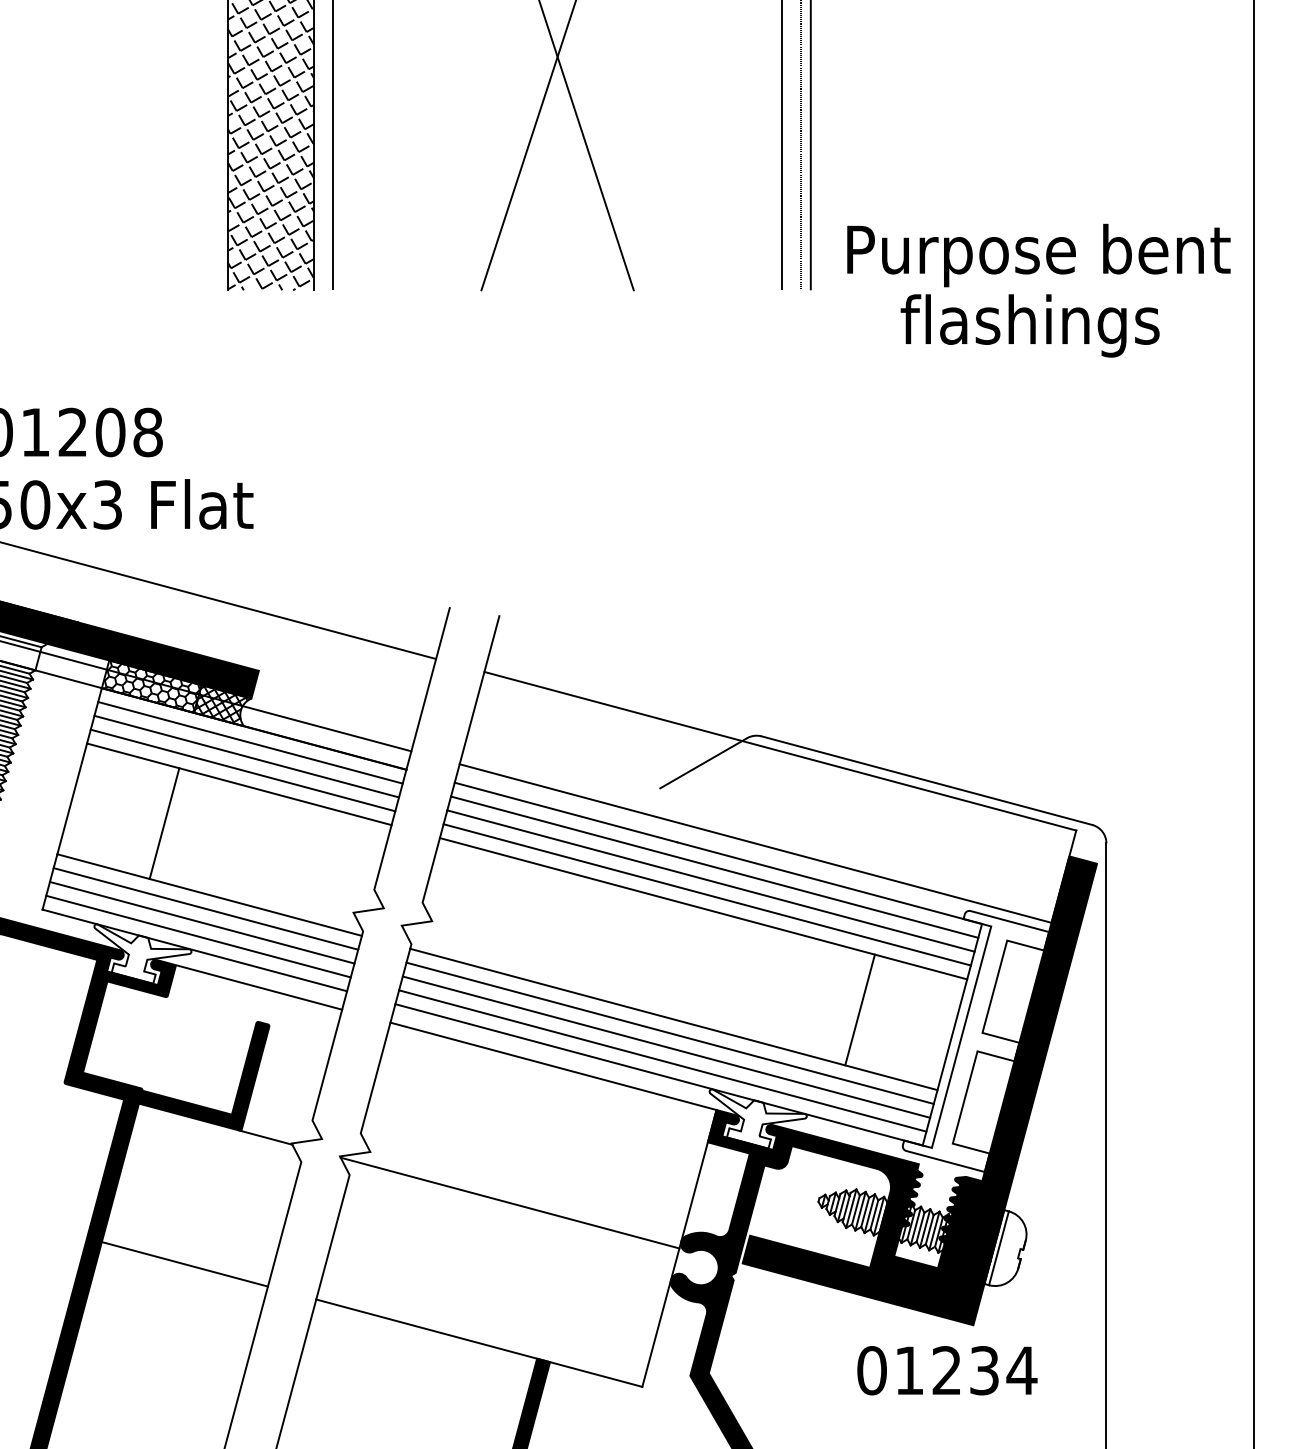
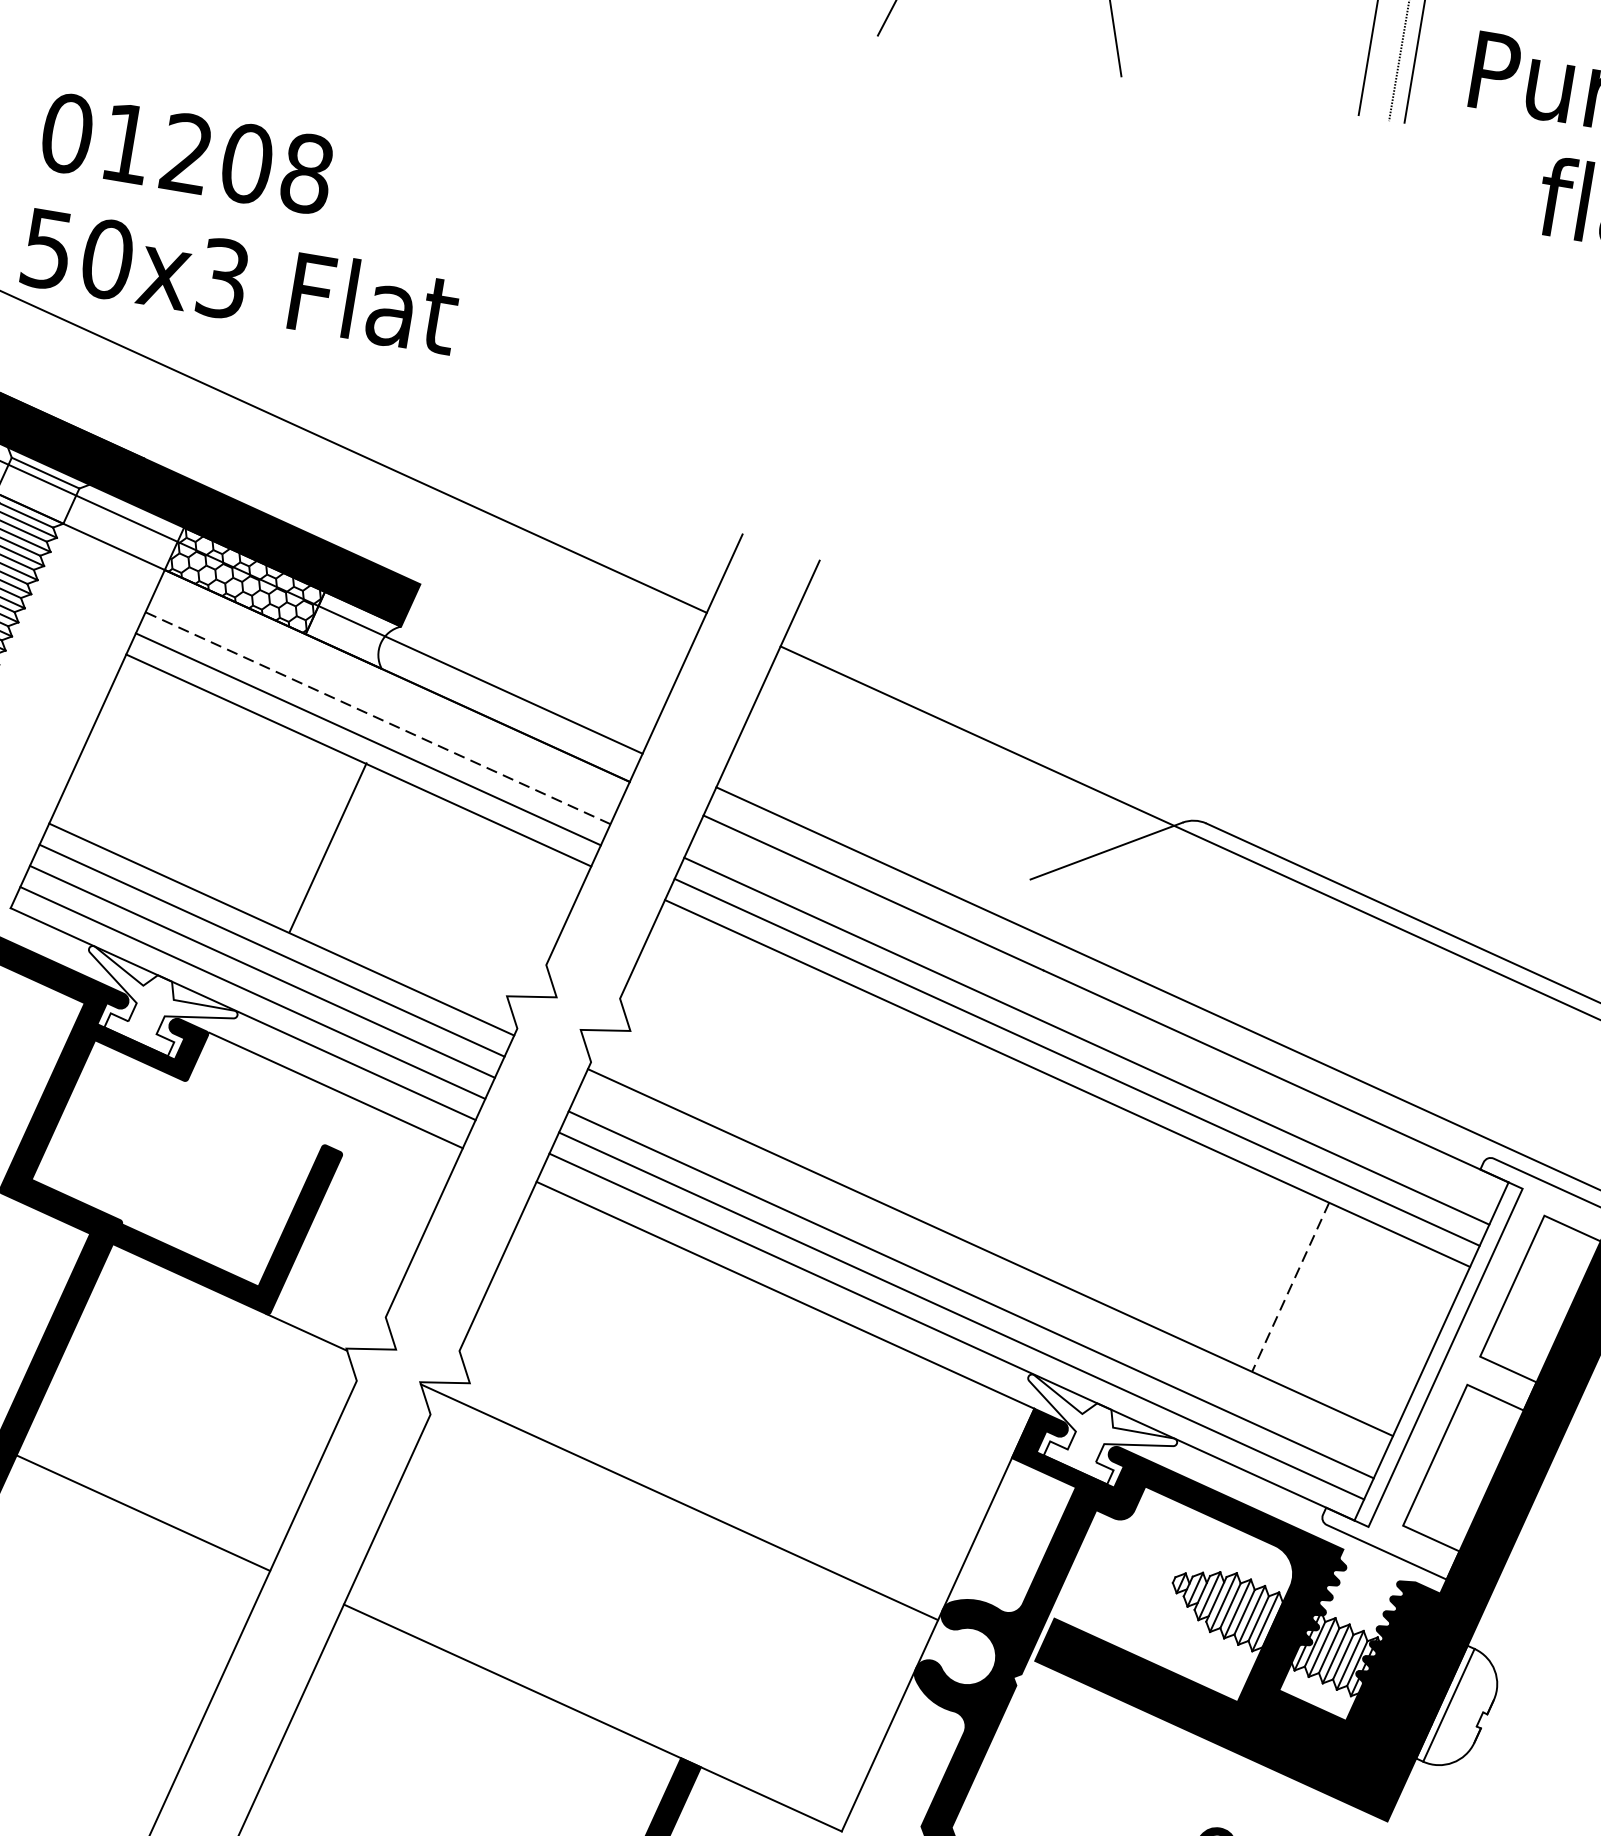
hatch: (221, 705) -> (351, 629), removed
line: (250, 742) -> (387, 696), removed
line: (246, 756) -> (377, 717), solid -> dashed
line: (164, 823) -> (328, 847), moved
line: (714, 866) -> (1096, 1018), removed
line: (859, 1010) -> (1289, 1287), solid -> dashed
line: (669, 1032) -> (979, 1272), removed

